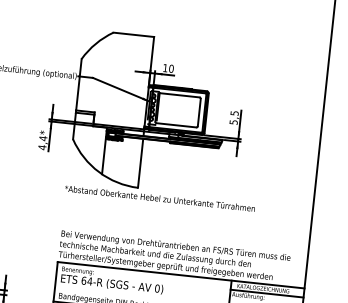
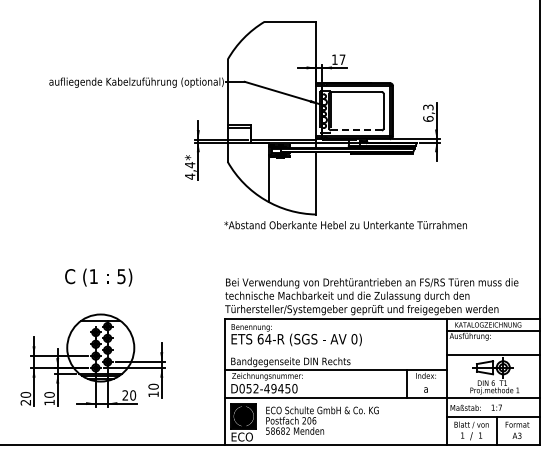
text: (171, 68) -> (342, 59), 10 -> 17
text: (234, 117) -> (428, 112), 5,5 -> 6,3
line: (176, 125) -> (356, 130), solid -> dashed

